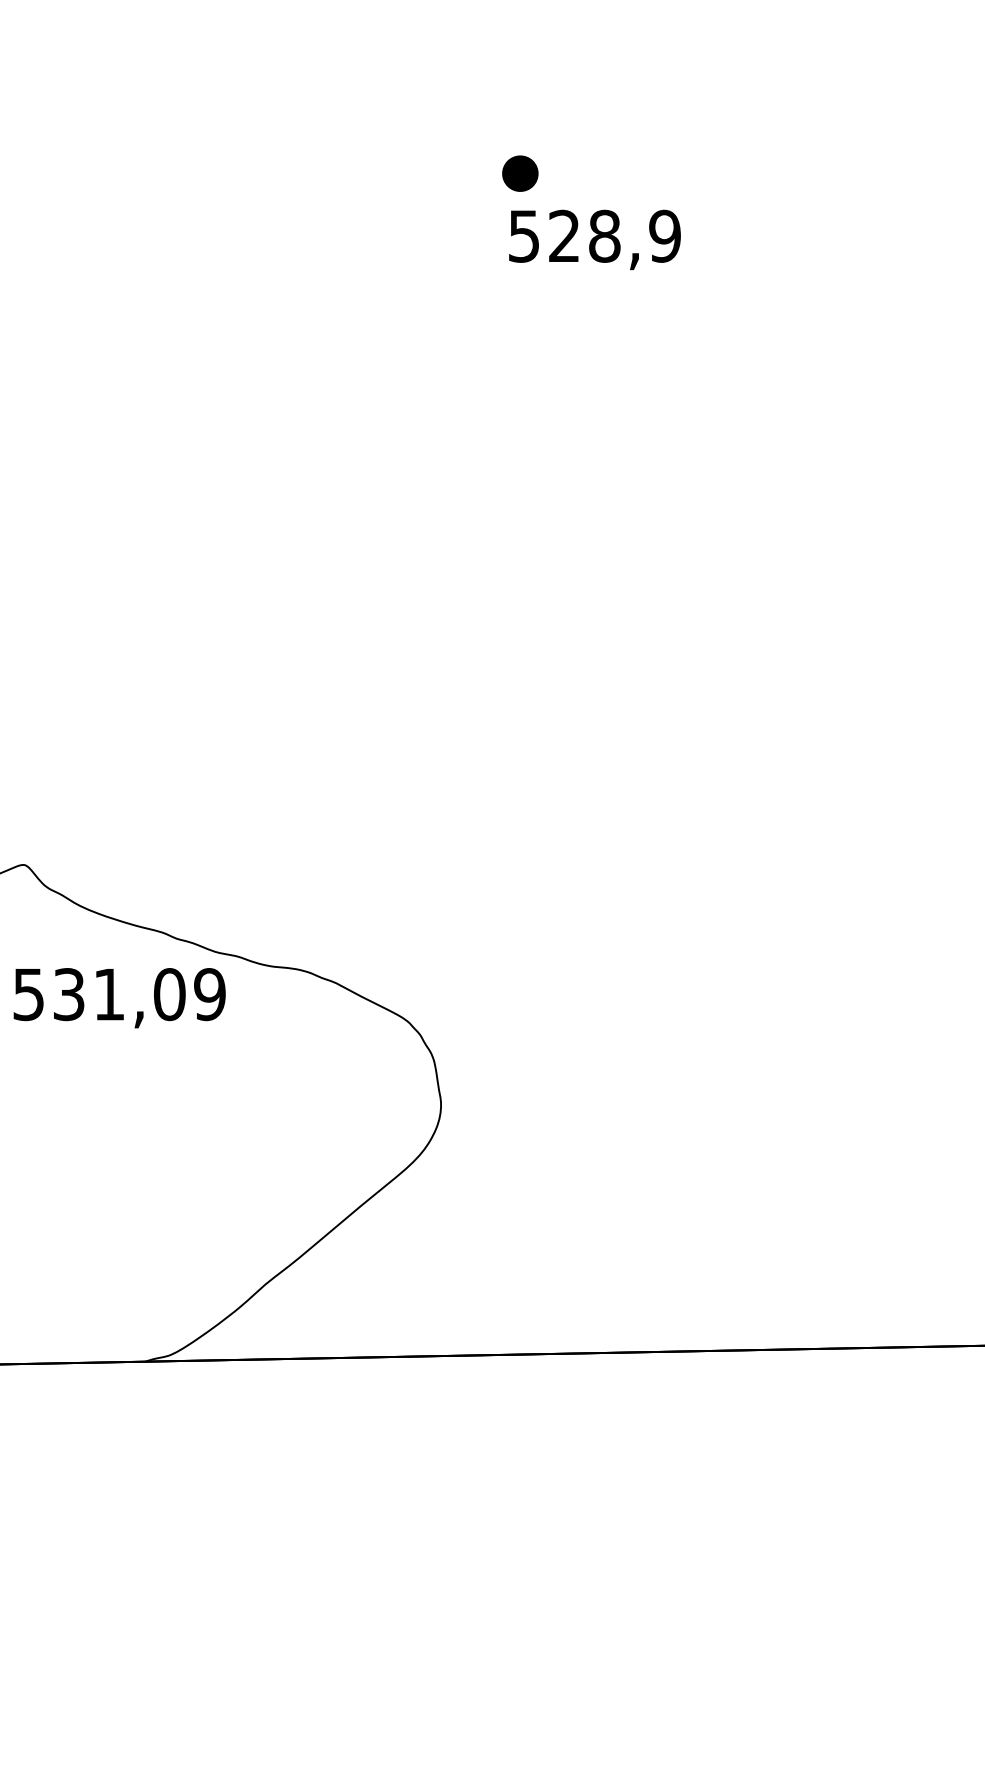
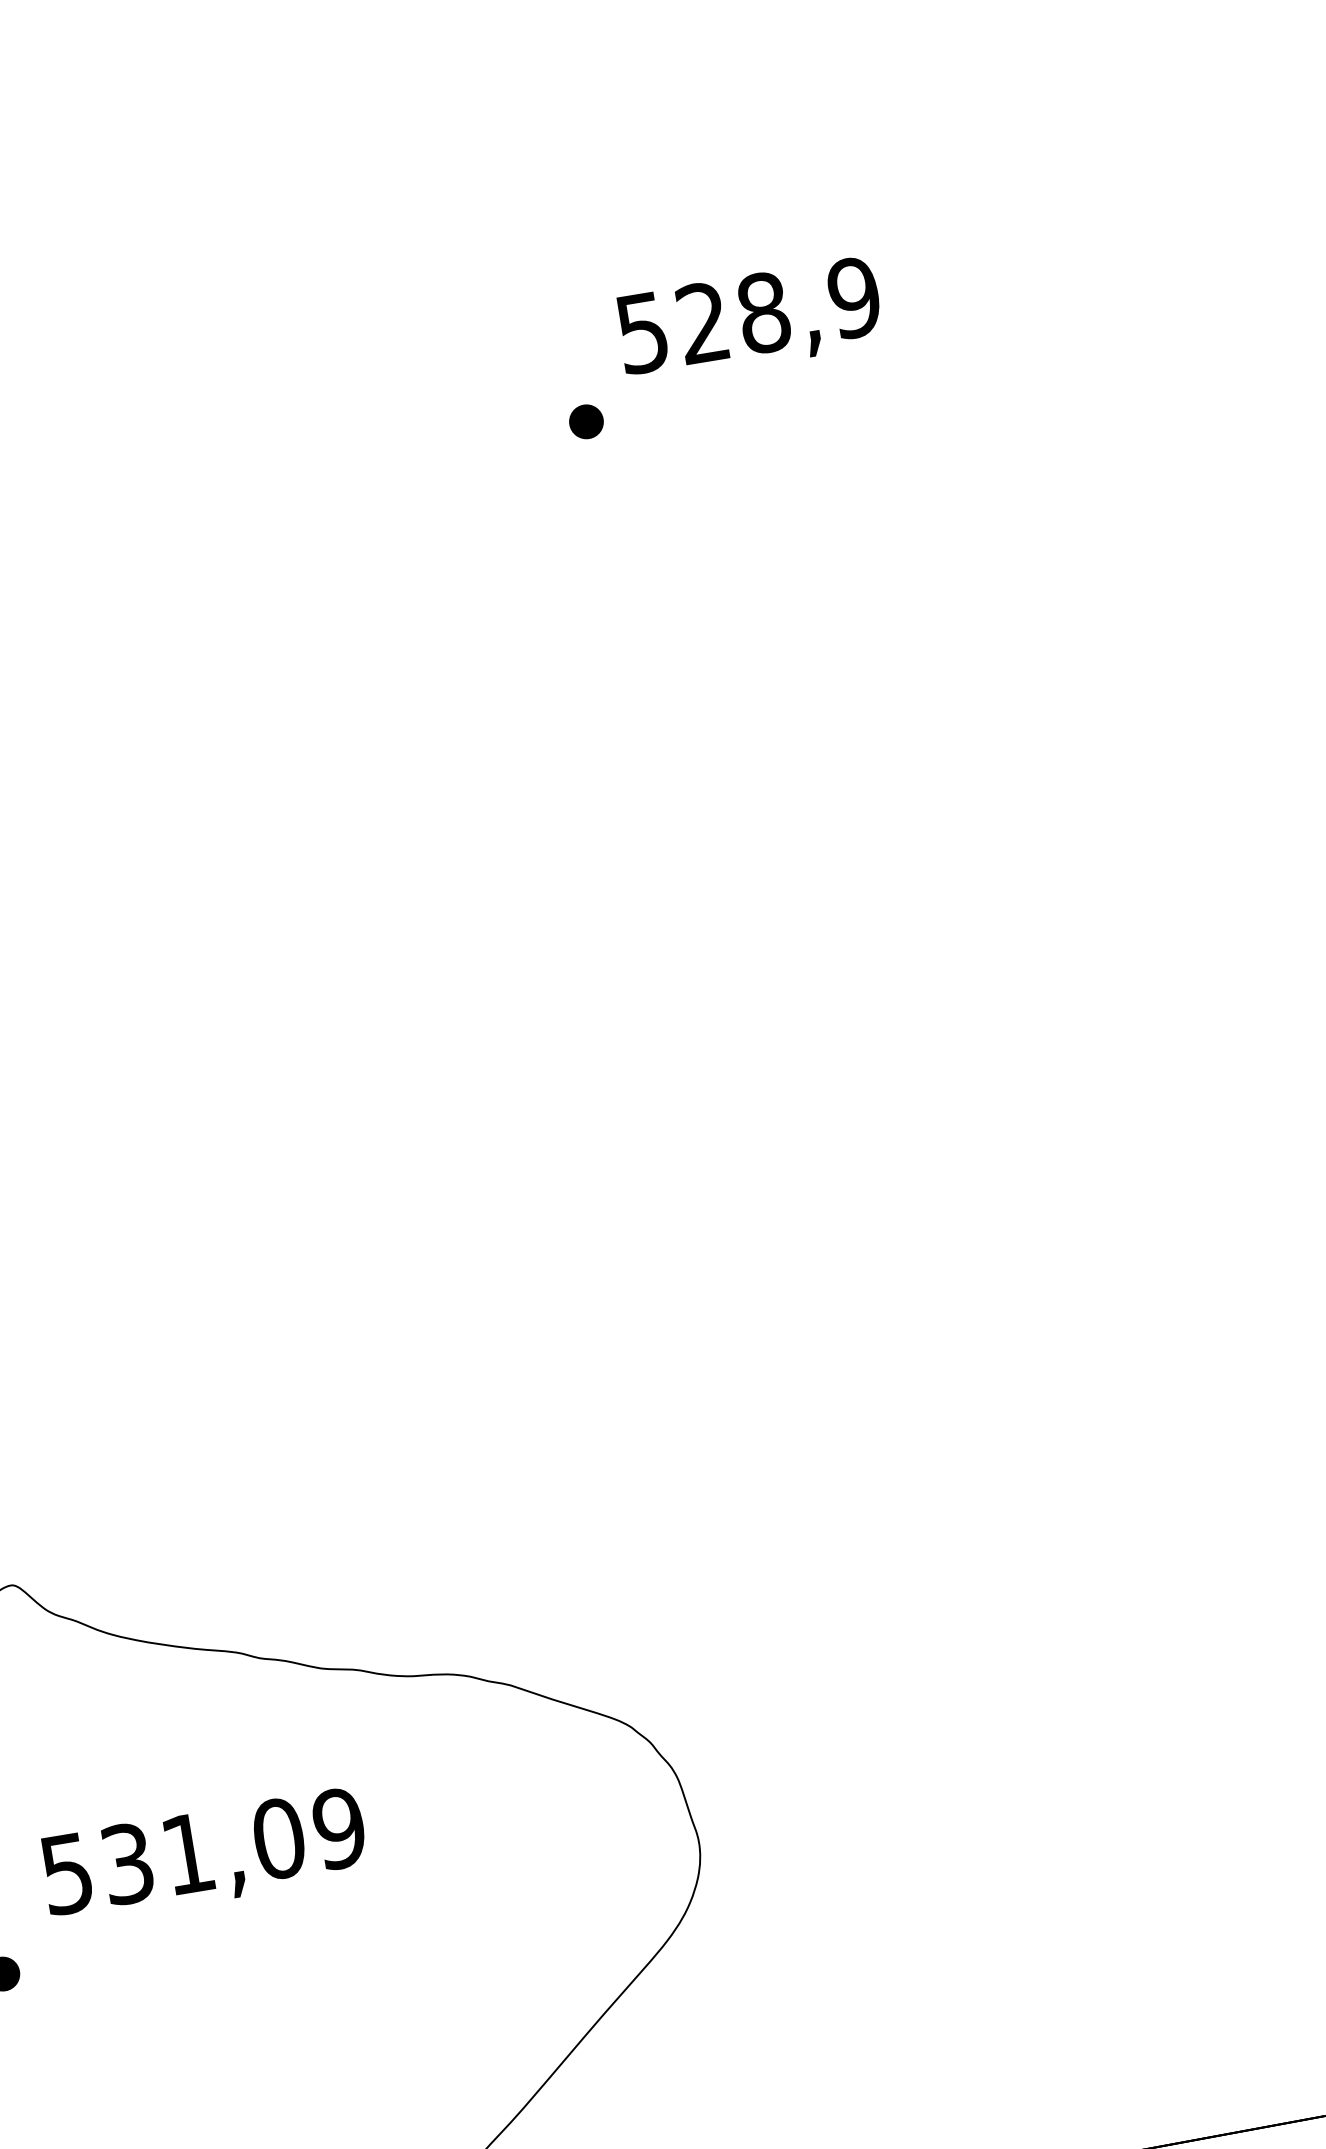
part: (520, 173) -> (586, 421), size x0.62
text: (594, 239) -> (749, 320), moved
text: (119, 998) -> (204, 1857), moved

